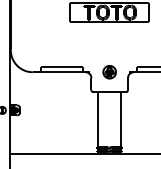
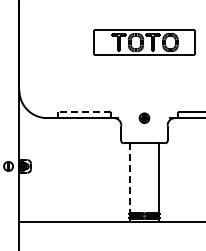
line: (61, 67) -> (83, 112), solid -> dashed
part: (109, 72) -> (144, 118), size x0.6
line: (97, 119) -> (129, 178), solid -> dashed

